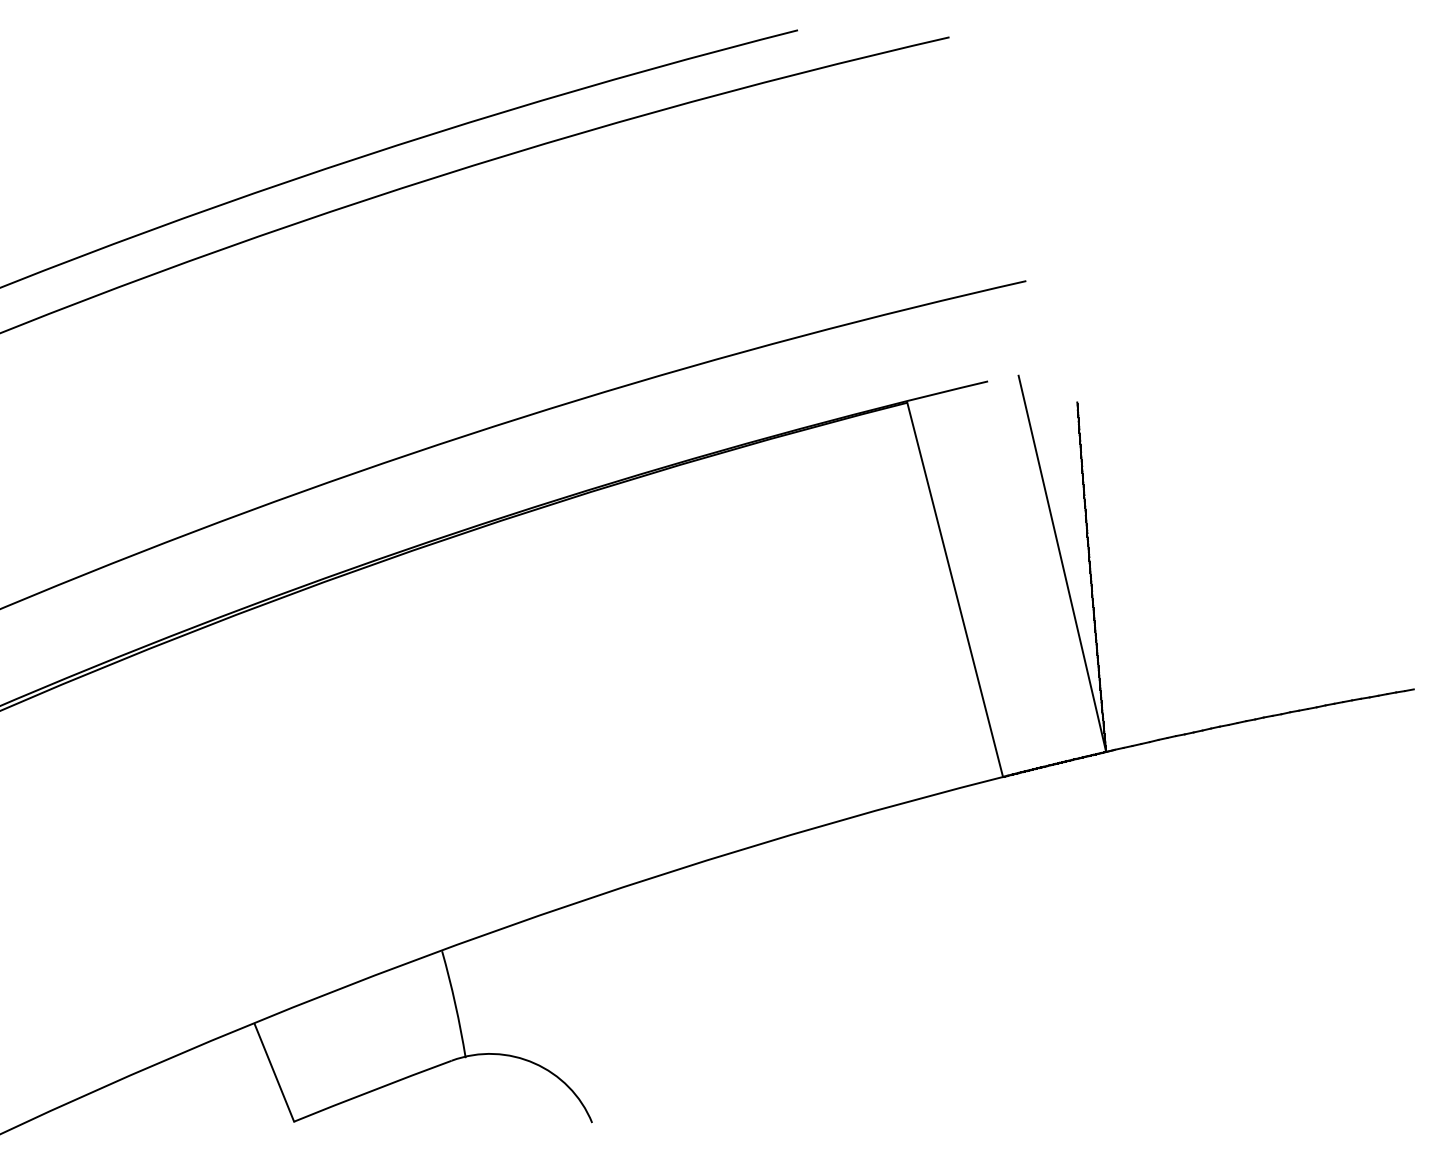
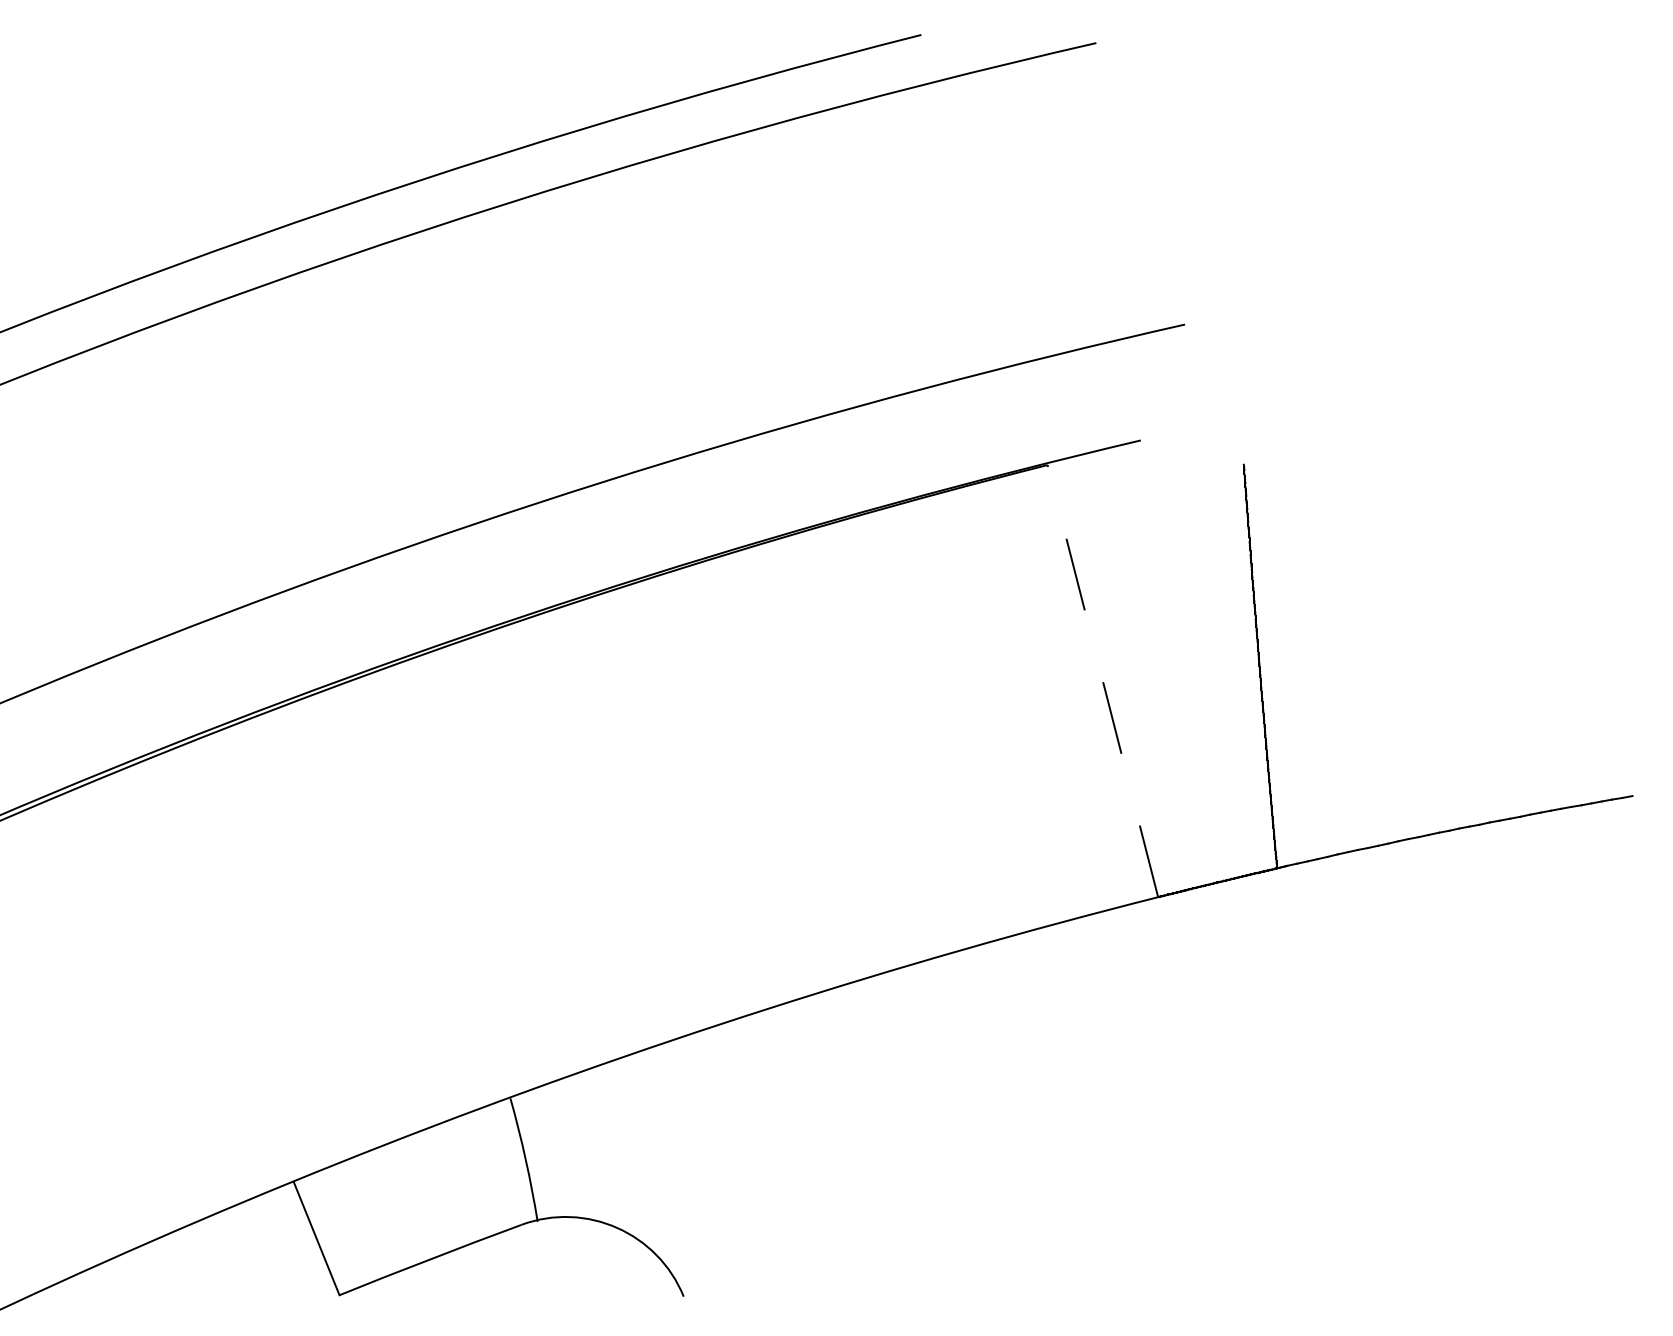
line: (1062, 563) -> (1226, 650), removed
line: (954, 589) -> (1102, 680), solid -> dashed

